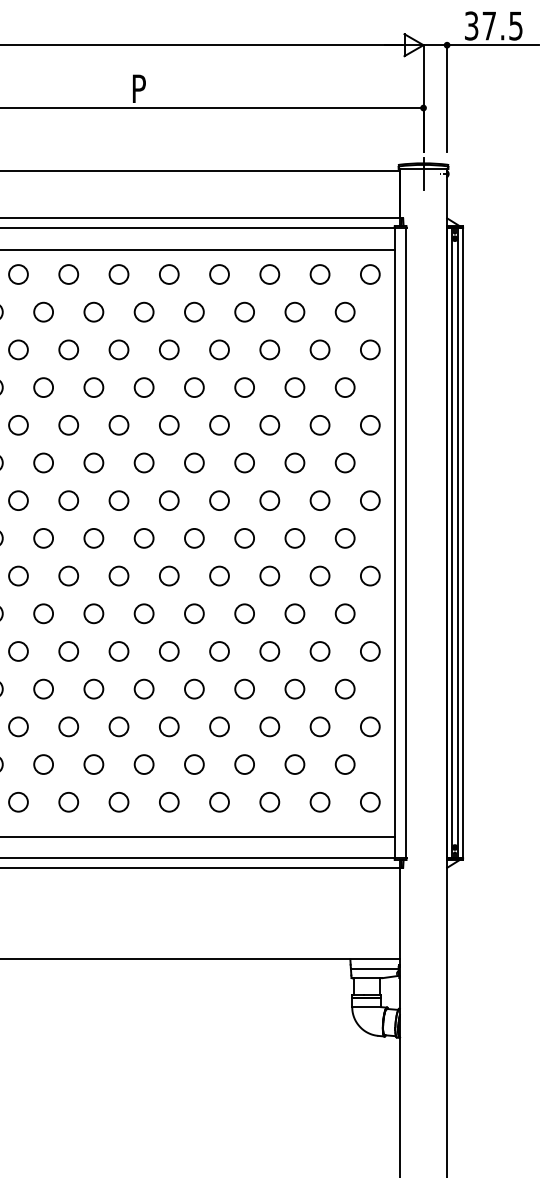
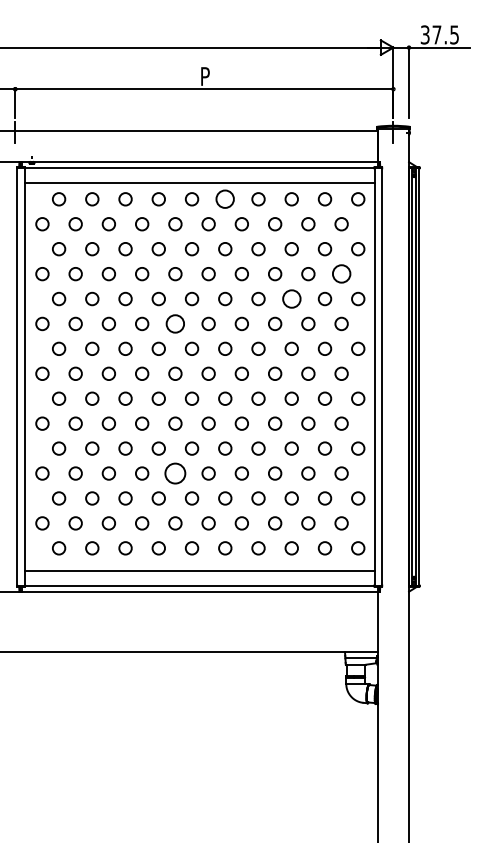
circle: (169, 274) -> (225, 199), size x1.4
circle: (345, 388) -> (341, 274), size x1.4
circle: (269, 424) -> (291, 298), size x1.4
circle: (94, 462) -> (175, 323), size x1.4
circle: (94, 689) -> (175, 473), size x1.6

